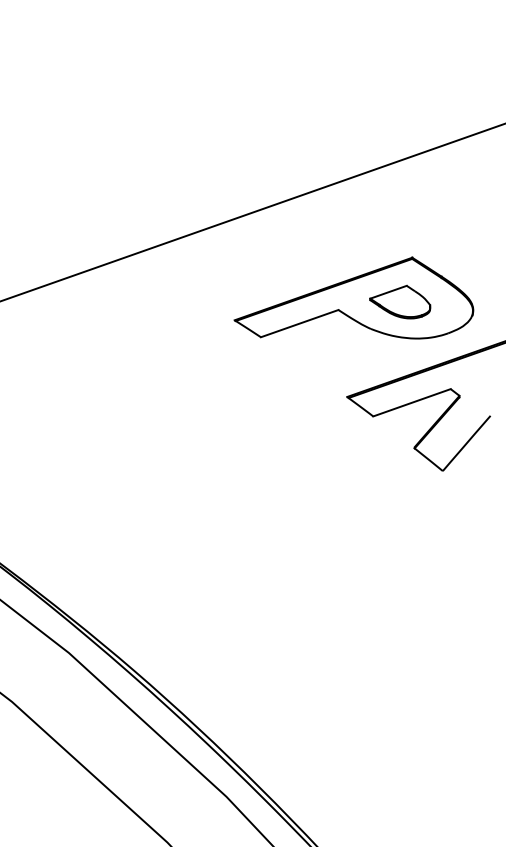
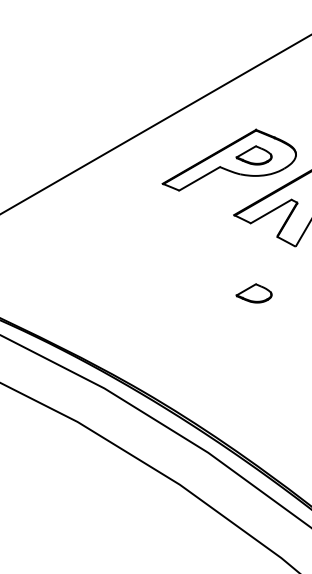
part: (355, 537) -> (253, 293), added

